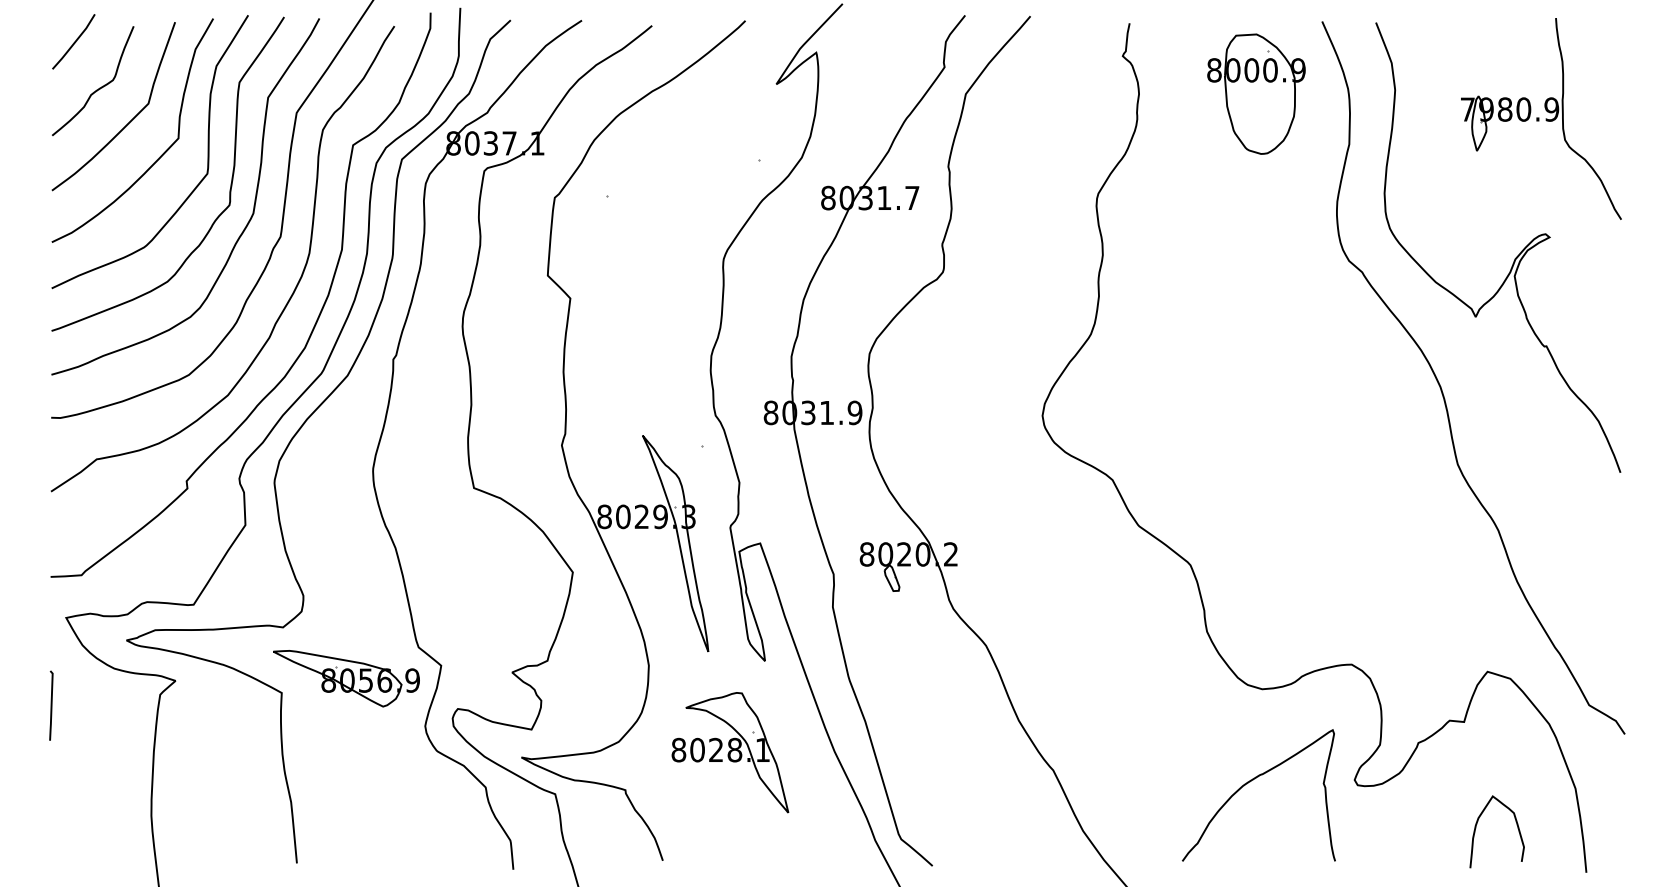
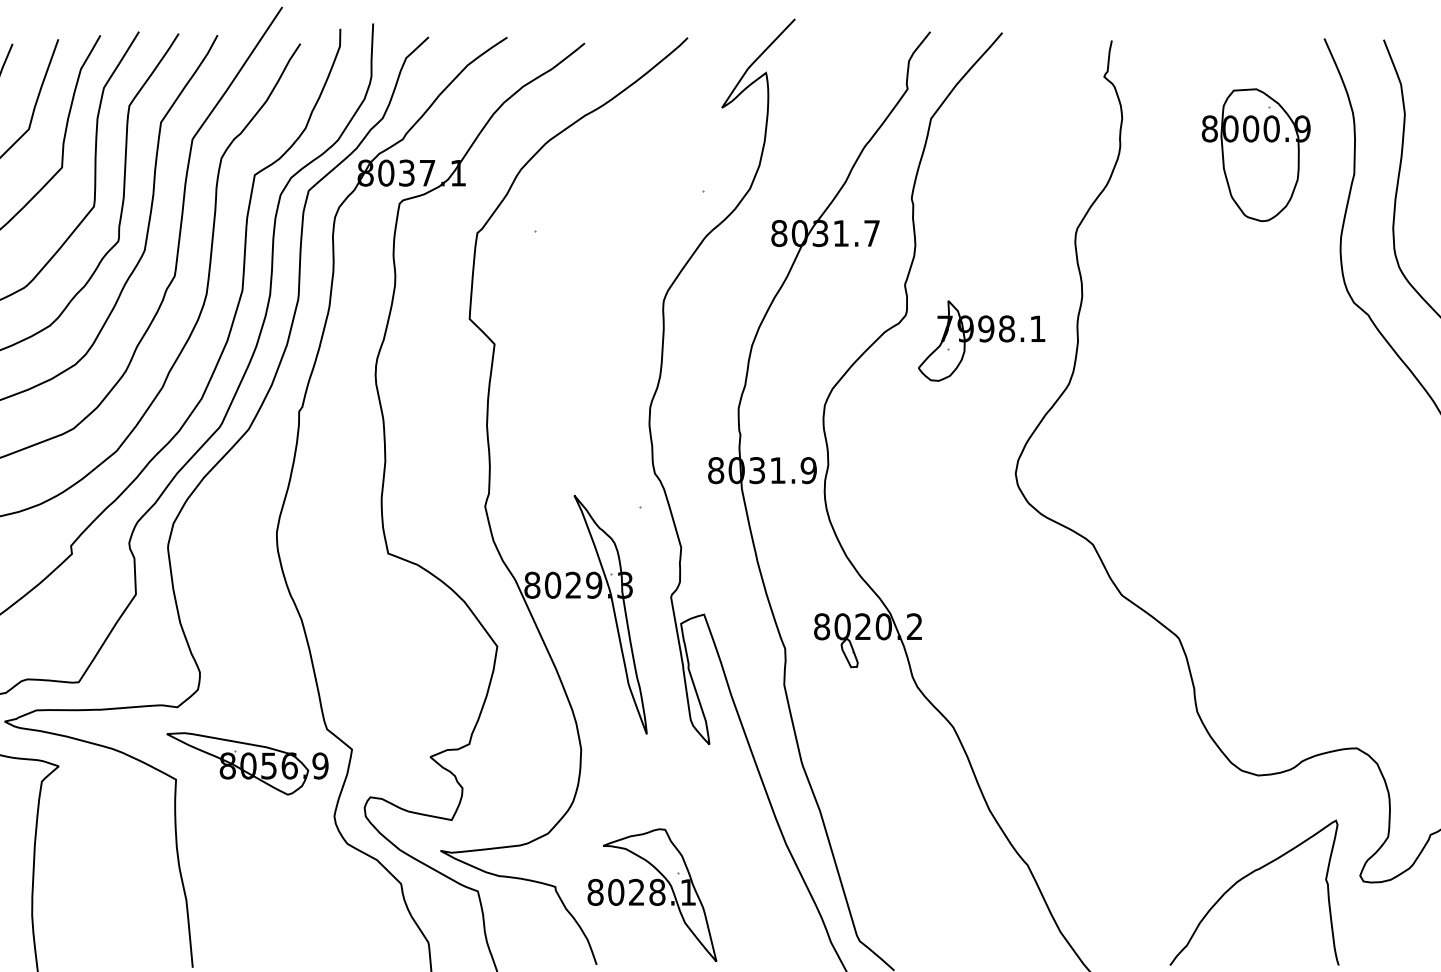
part: (1256, 93) -> (1256, 154), moved
part: (1011, 295) -> (981, 340), added
part: (730, 752) -> (652, 895), moved

